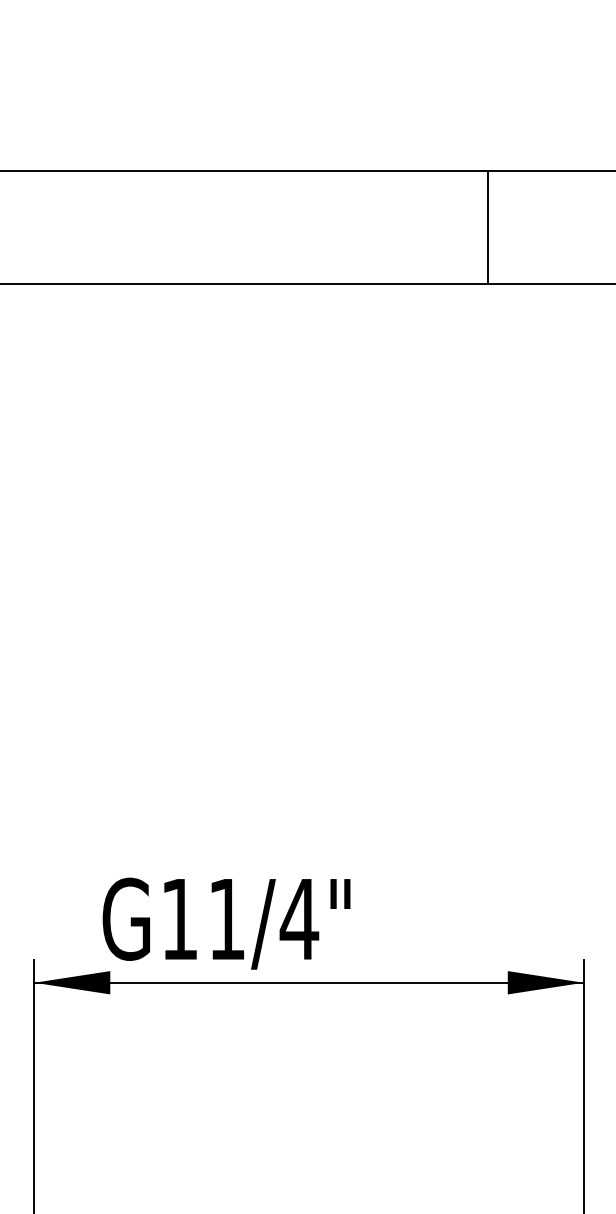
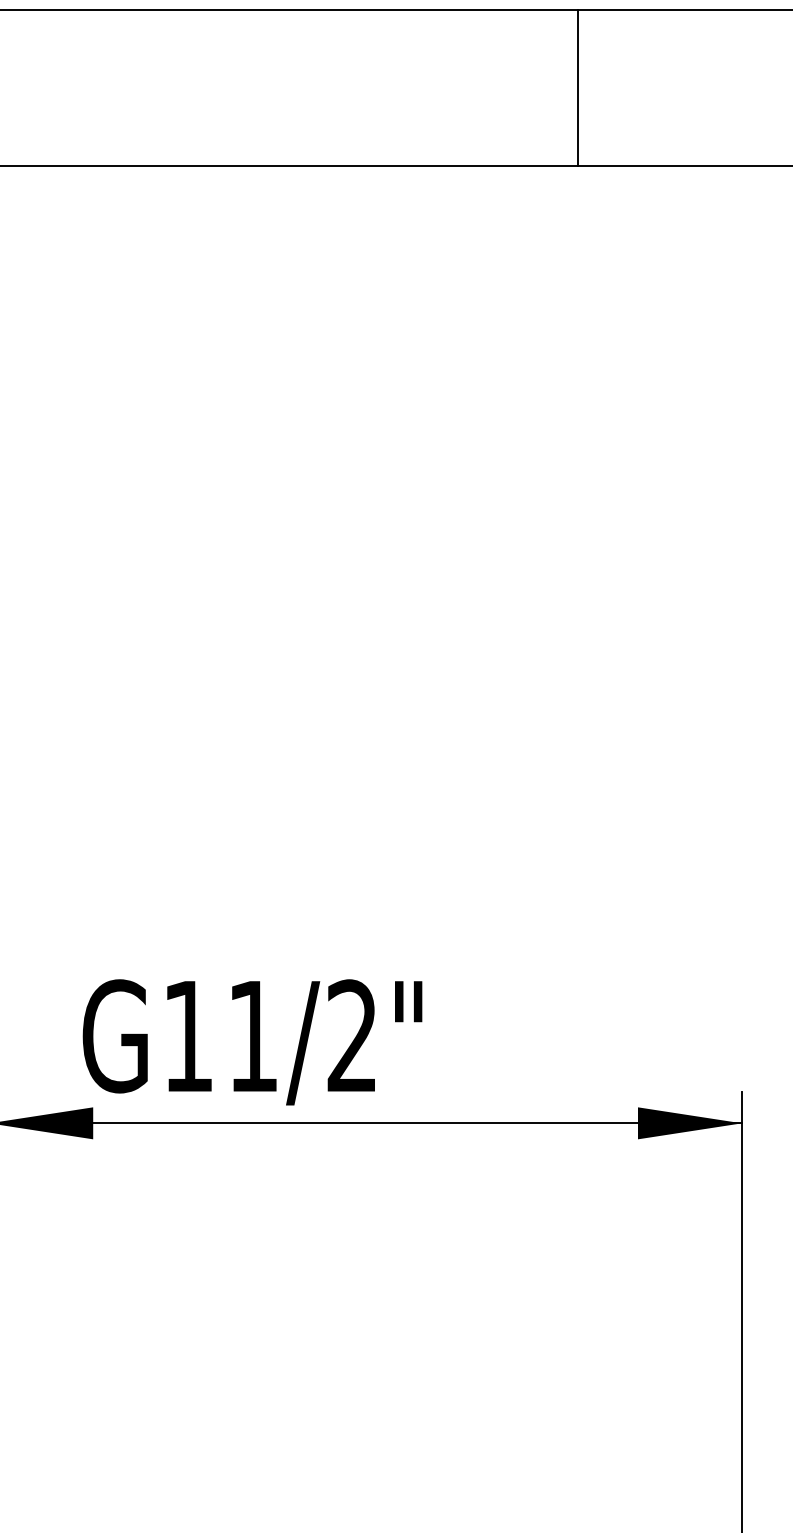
line: (487, 227) -> (577, 88), moved
text: (299, 918) -> (352, 1035), G11/4" -> G11/2"

